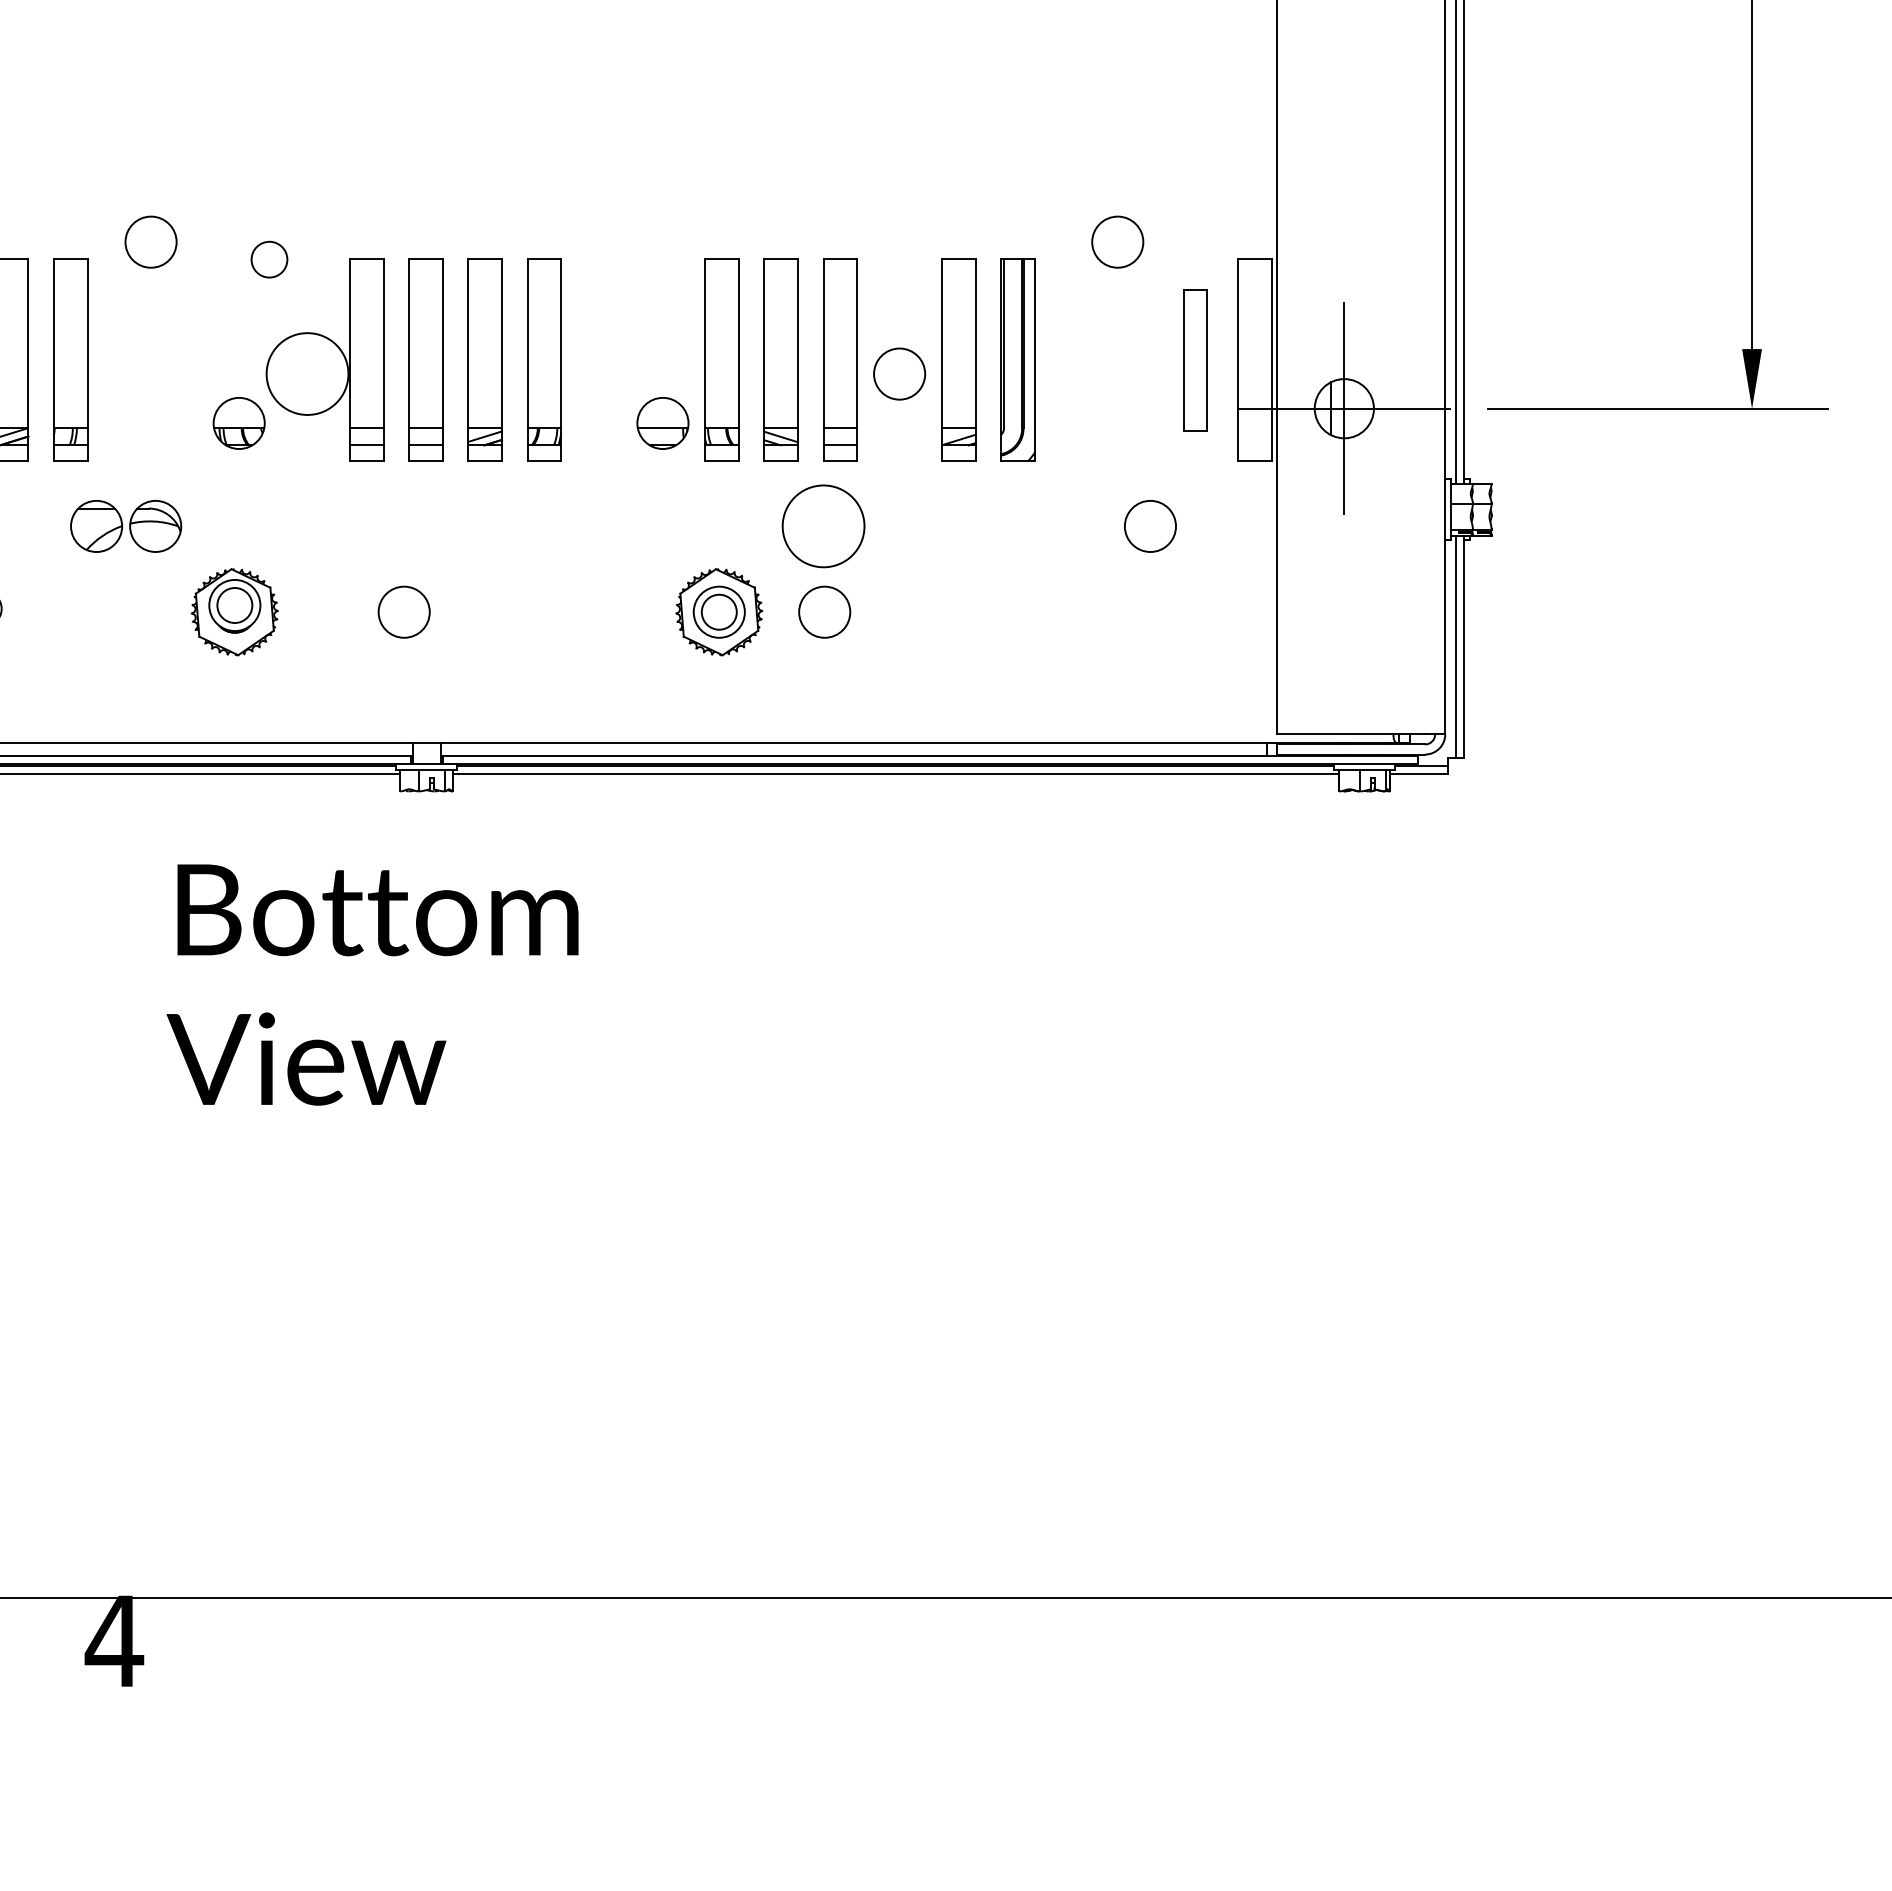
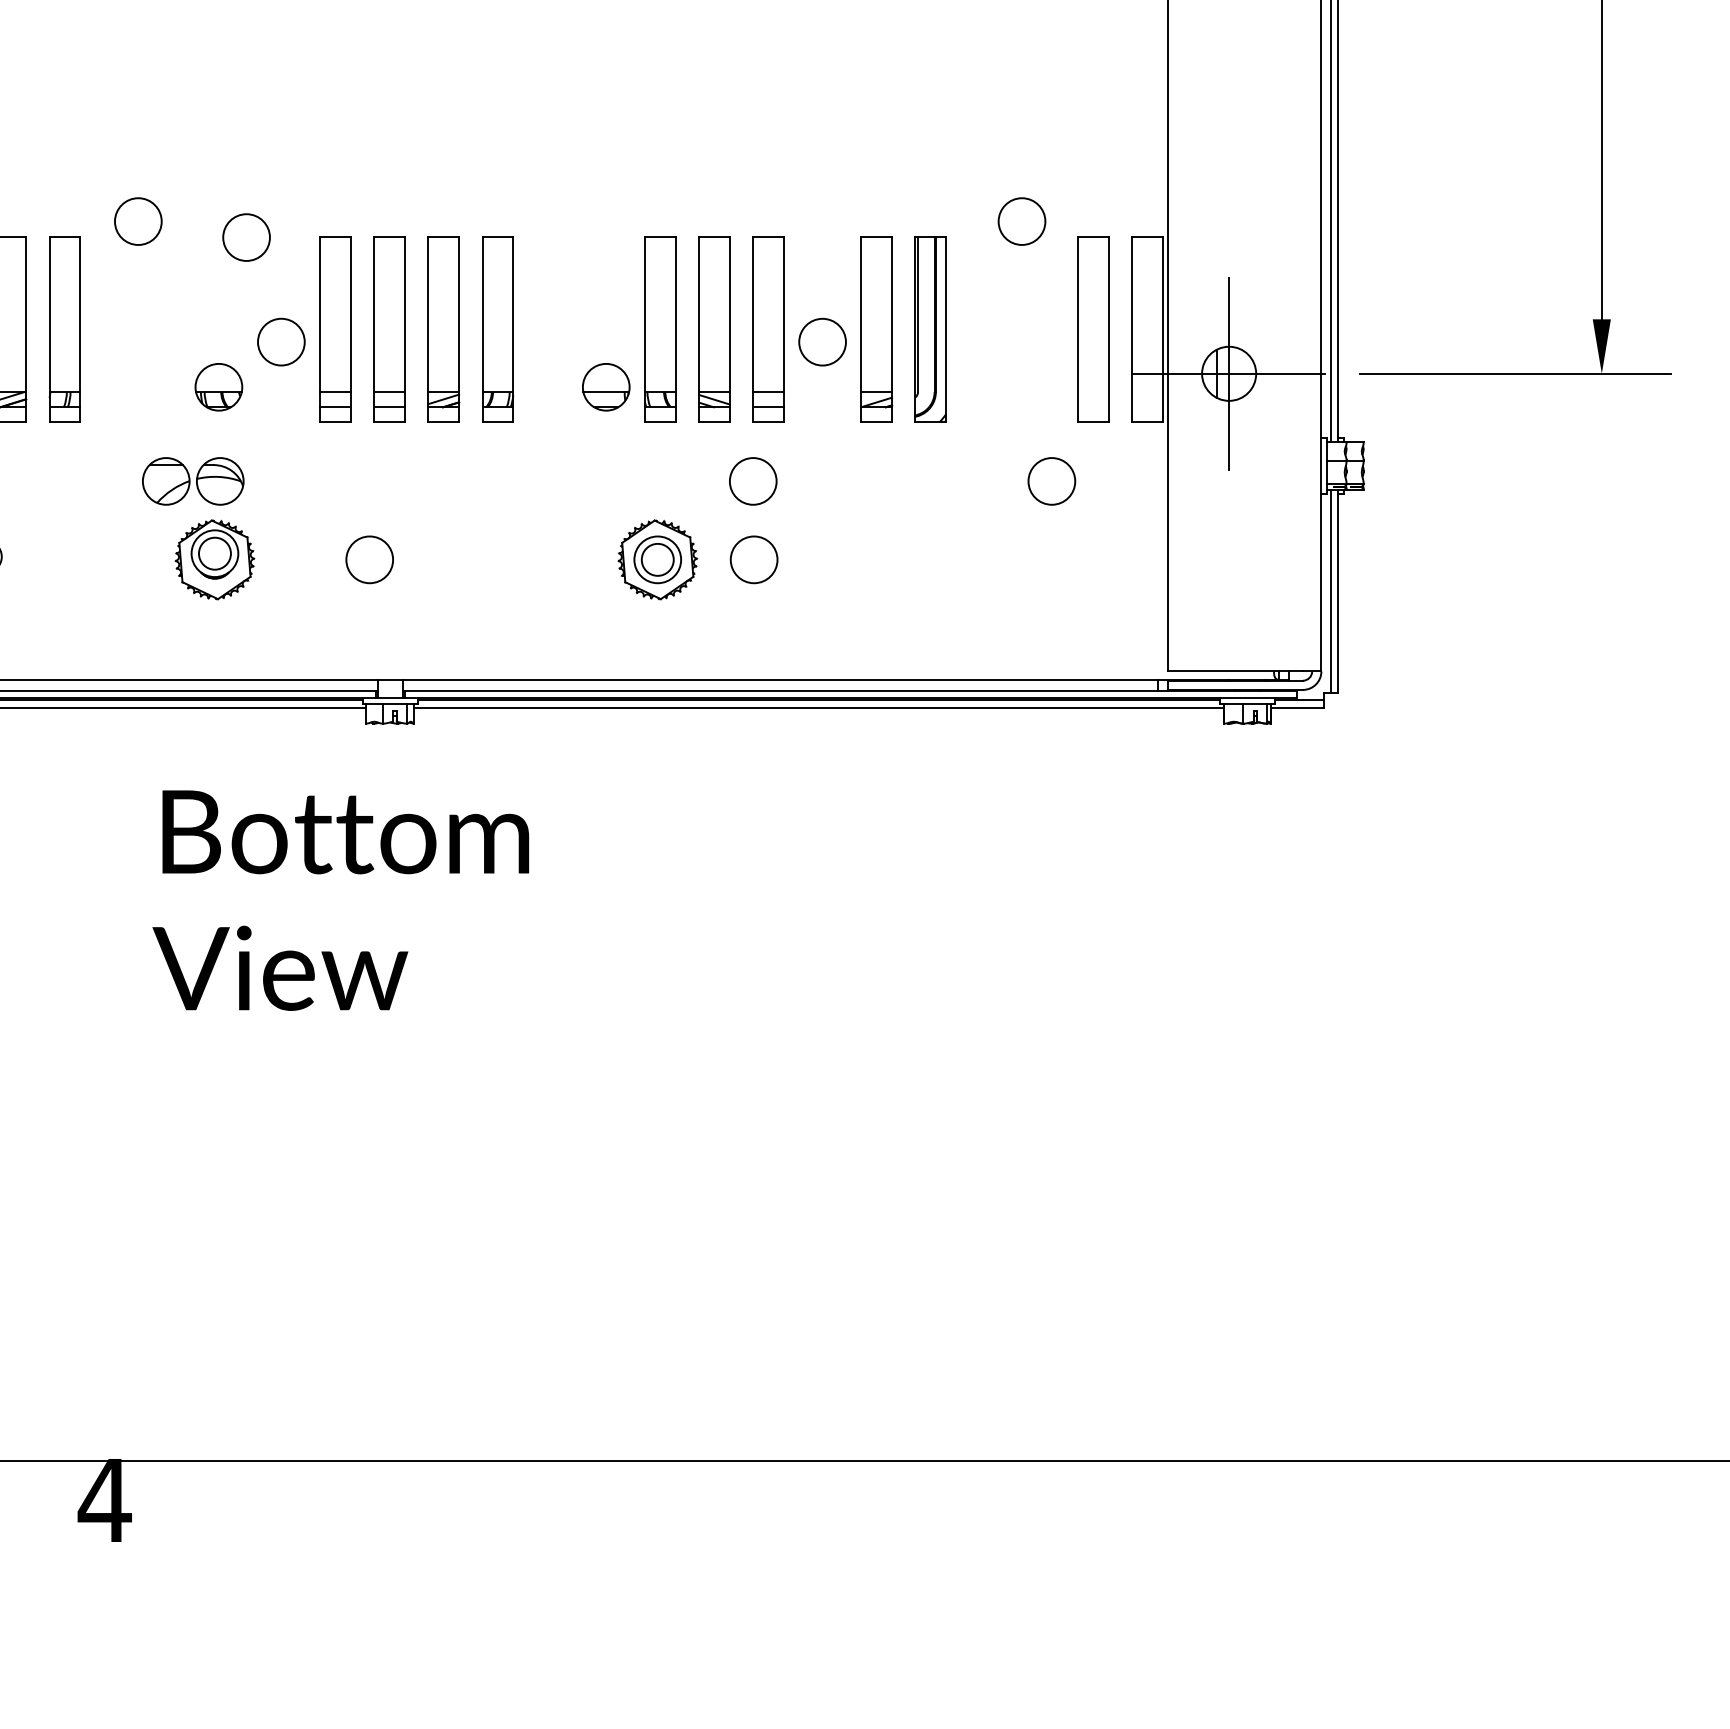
circle: (269, 259) -> (246, 237), size x1.43
part: (1195, 359) -> (1093, 328), size x1.43
circle: (307, 373) -> (281, 341), size x0.62
part: (126, 526) -> (193, 481), moved
circle: (823, 526) -> (753, 481), size x0.62

